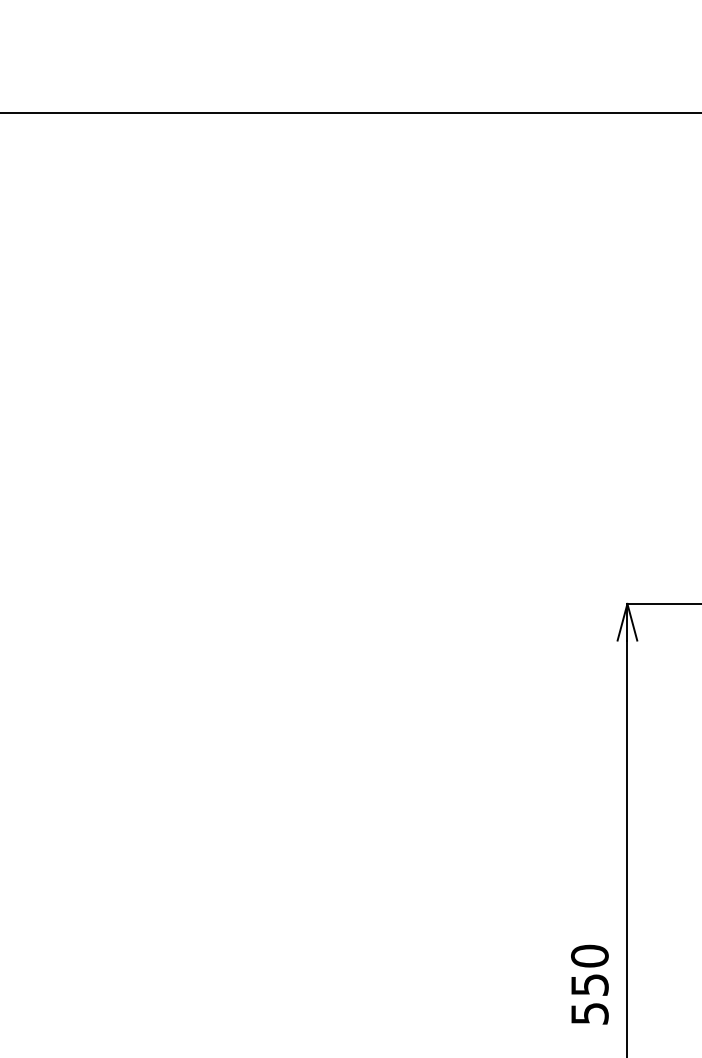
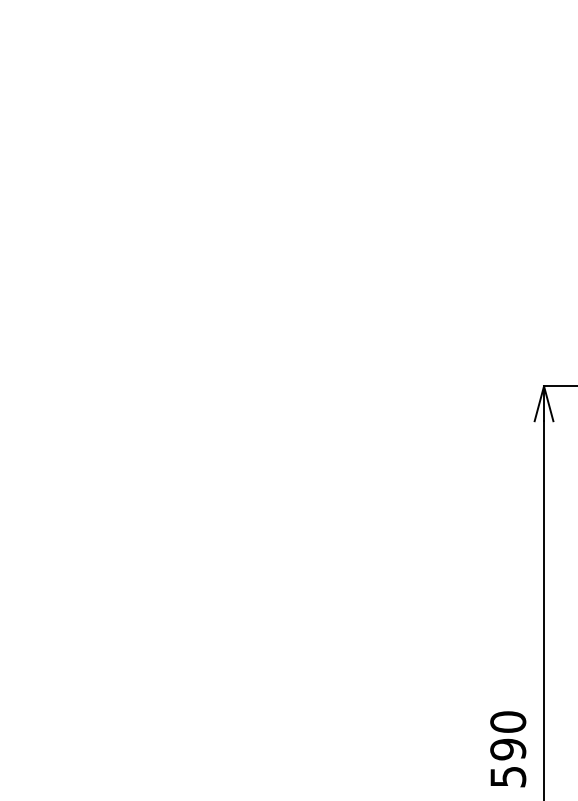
text: (589, 984) -> (507, 749), 550 -> 590

